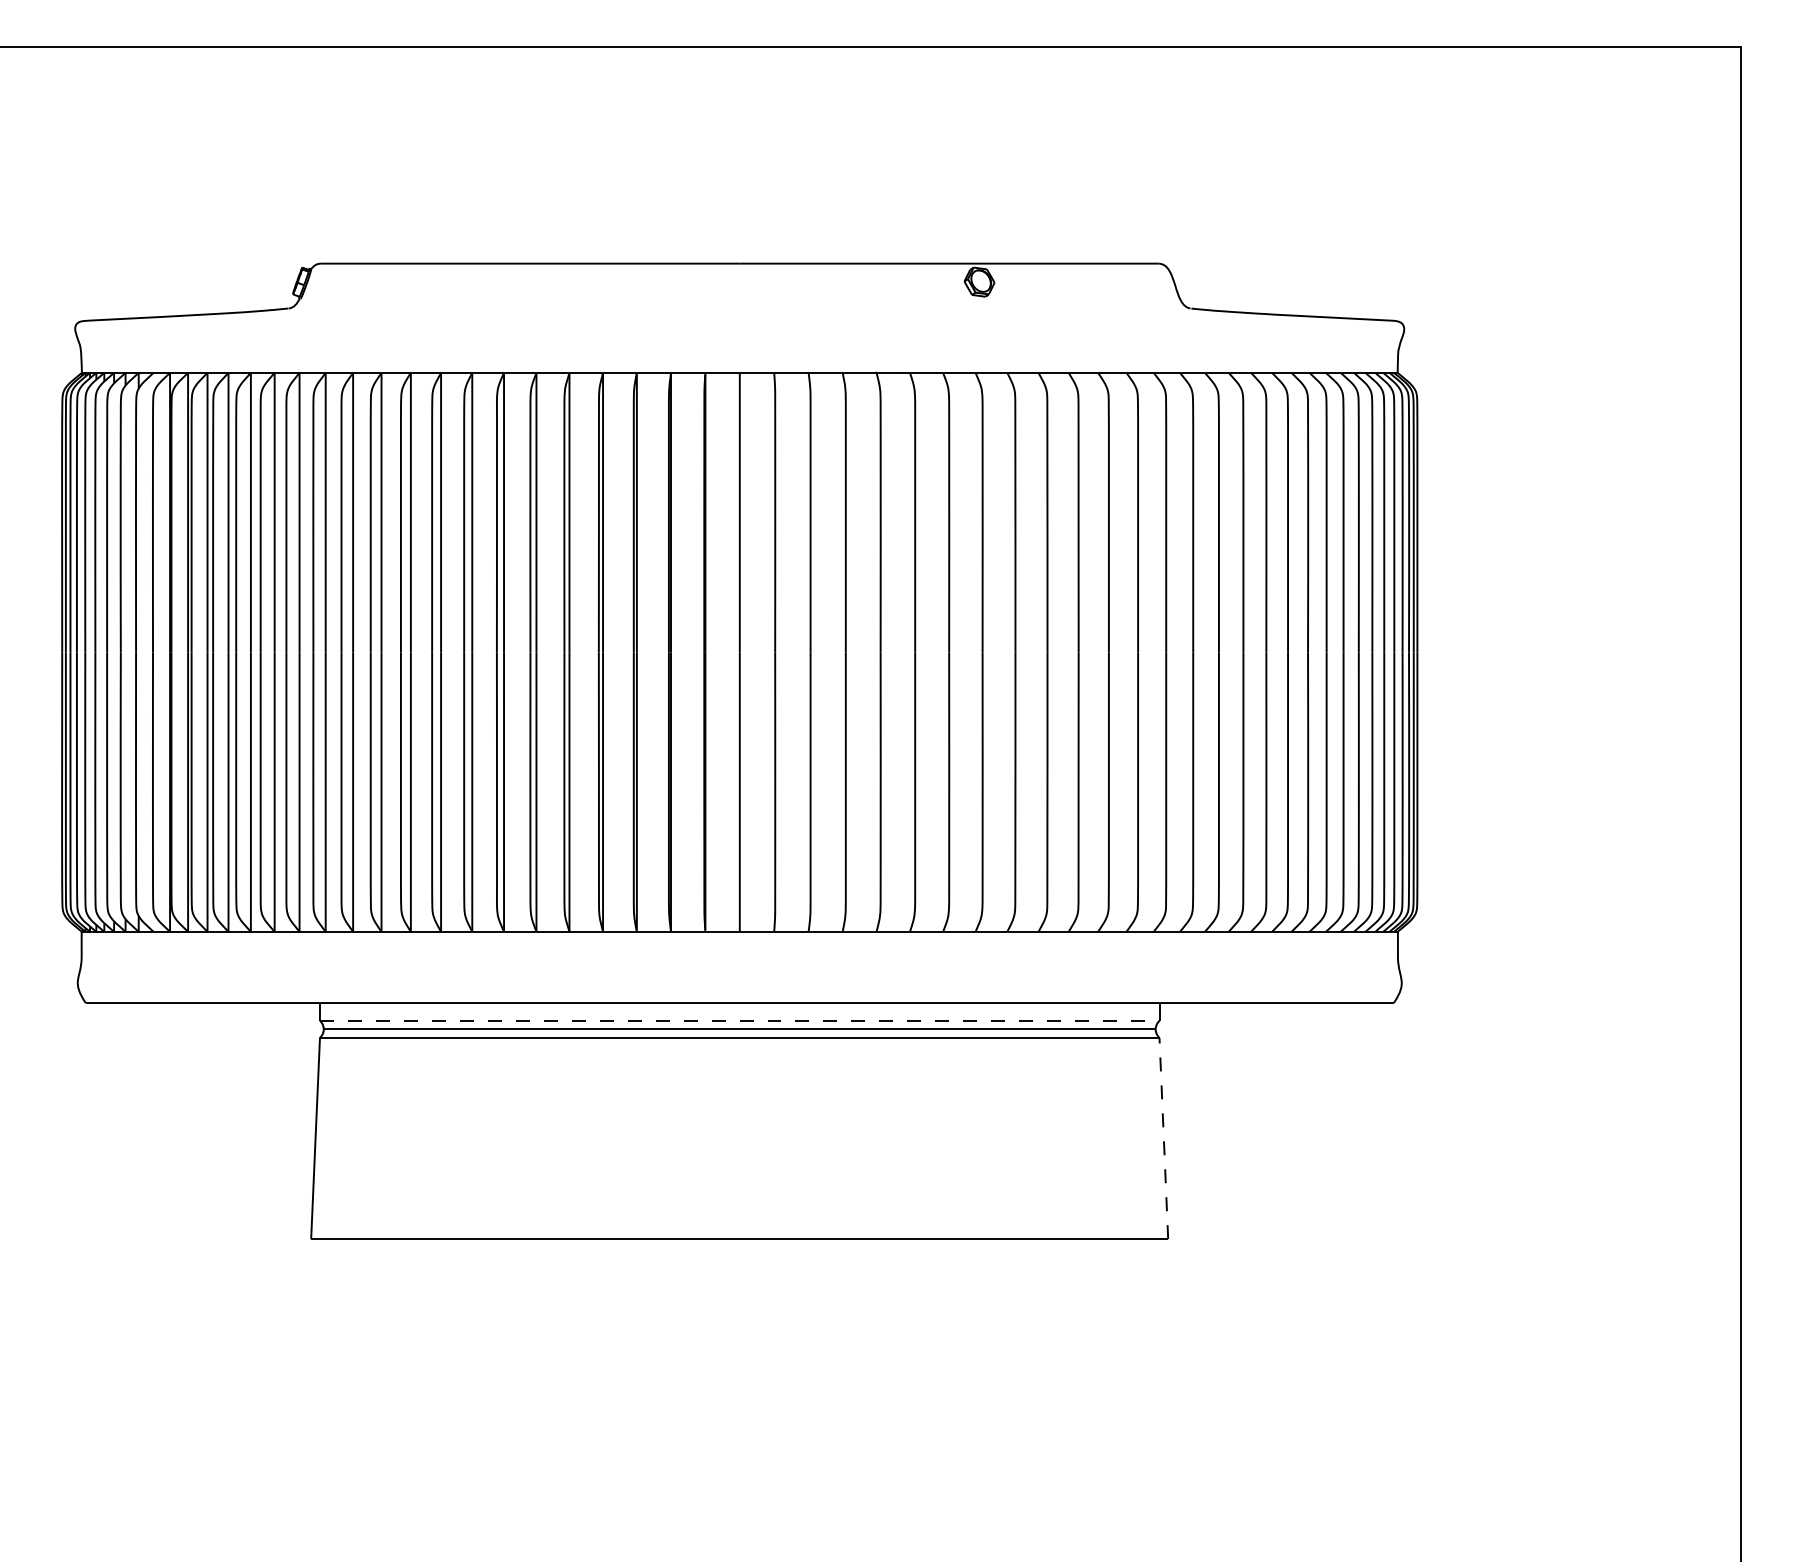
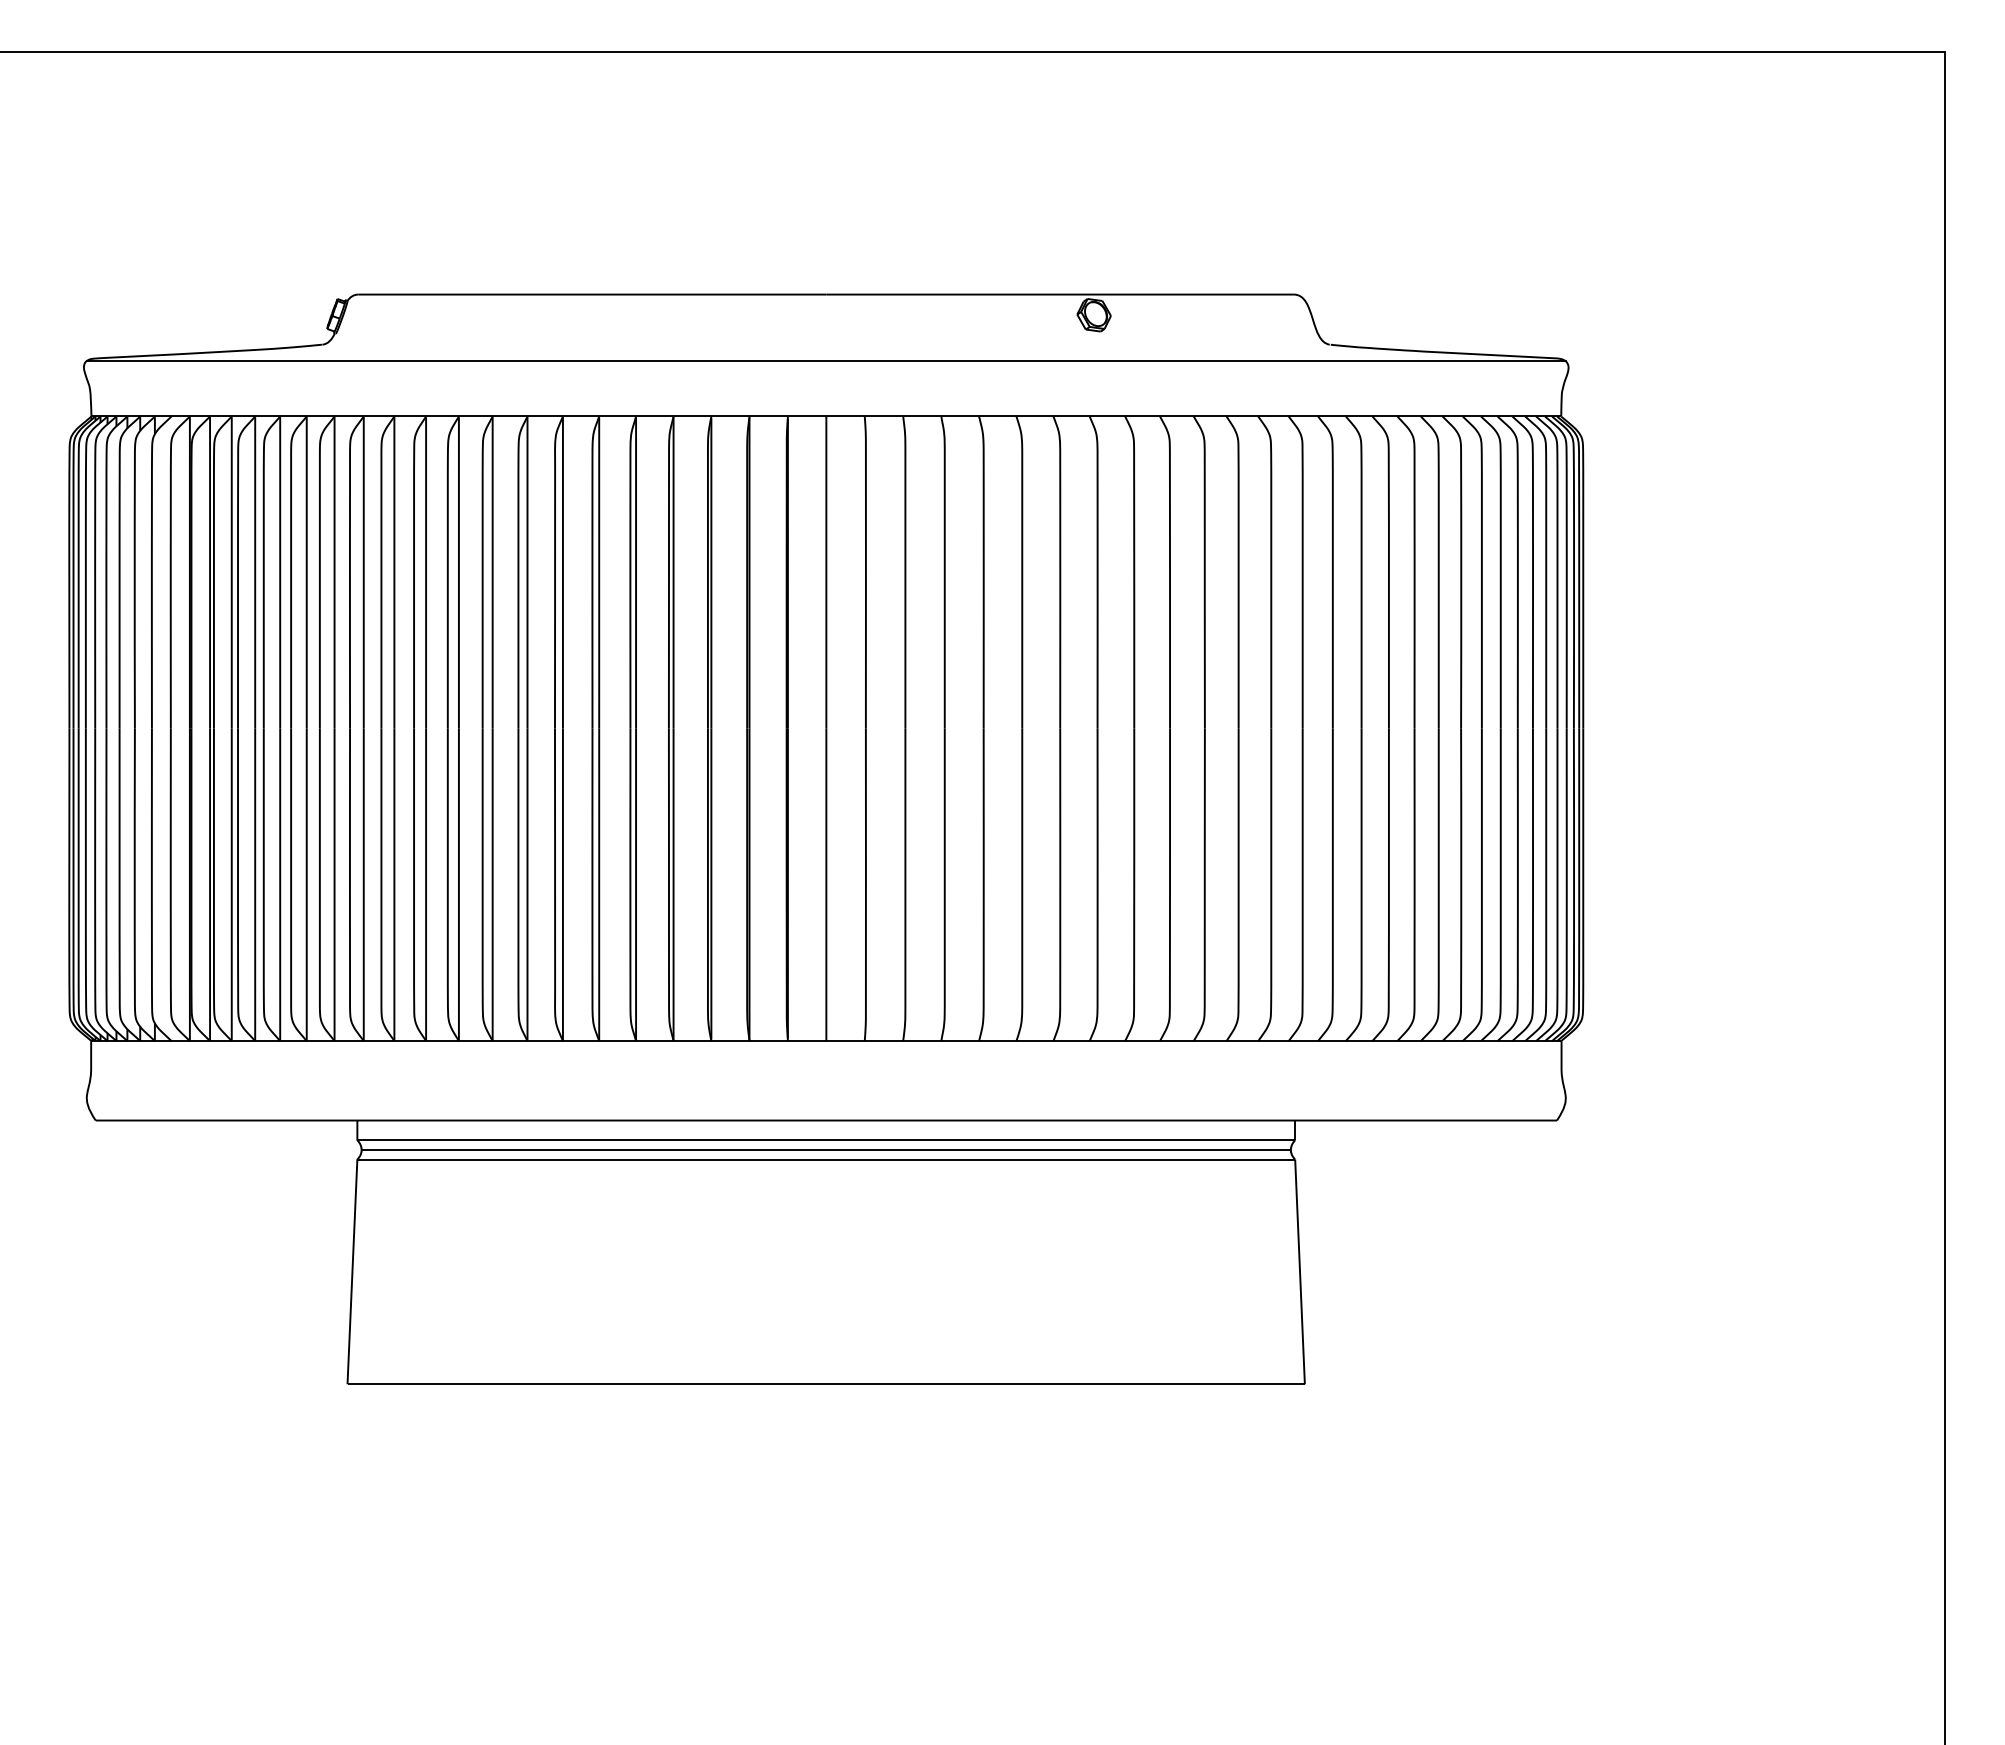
line: (739, 323) -> (825, 361), added
line: (739, 1020) -> (826, 1140), dashed -> solid
line: (1164, 1138) -> (1300, 1271), dashed -> solid

